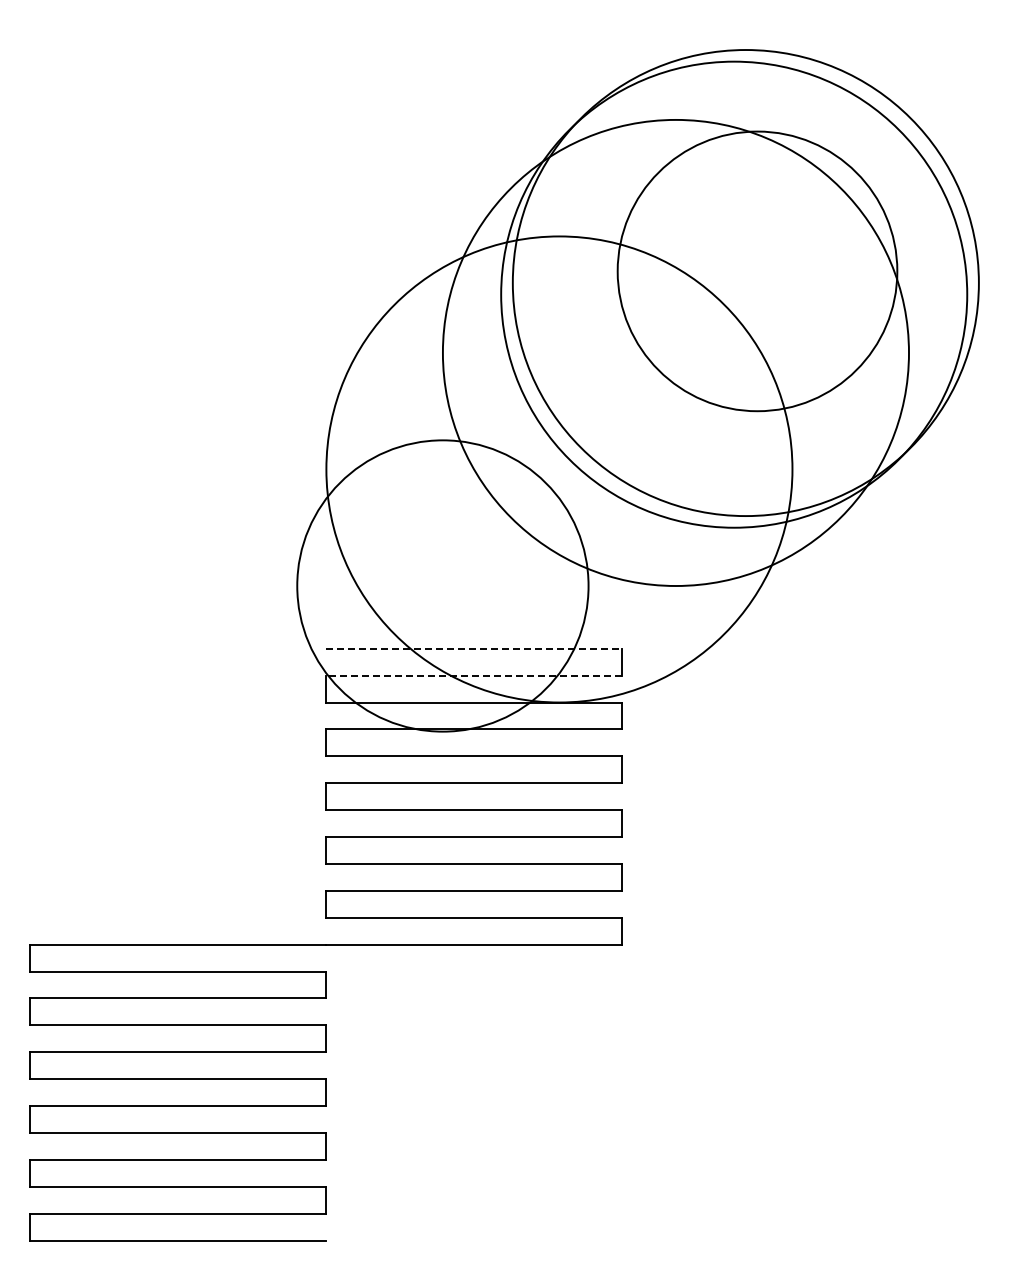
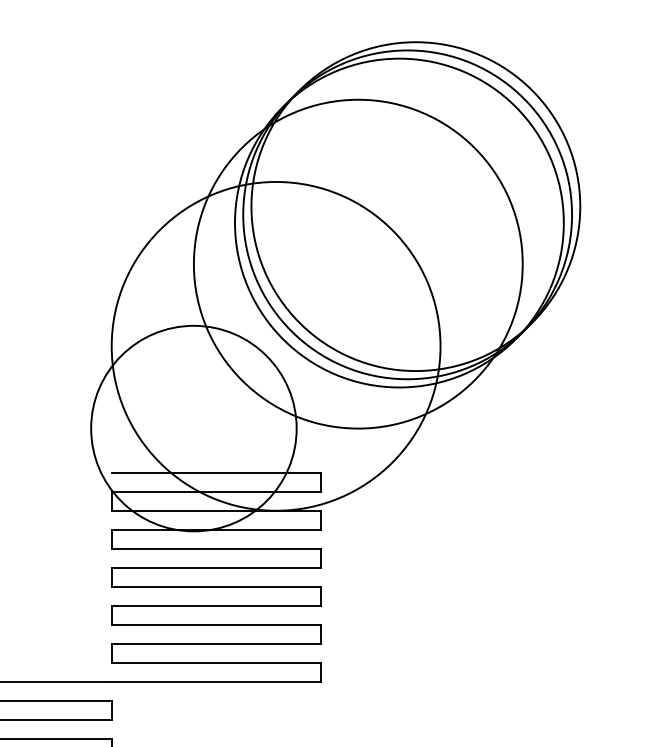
circle: (757, 271) -> (415, 206), size x1.67
line: (474, 648) -> (216, 472), dashed -> solid
line: (474, 675) -> (216, 491), dashed -> solid

